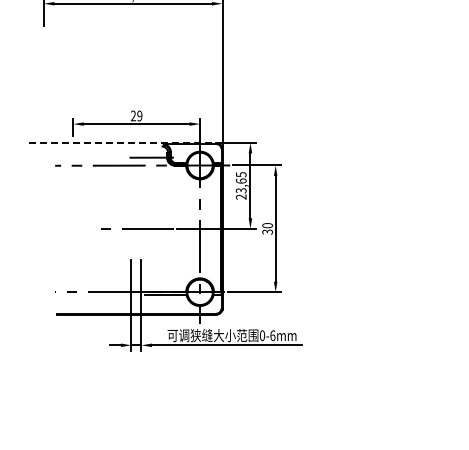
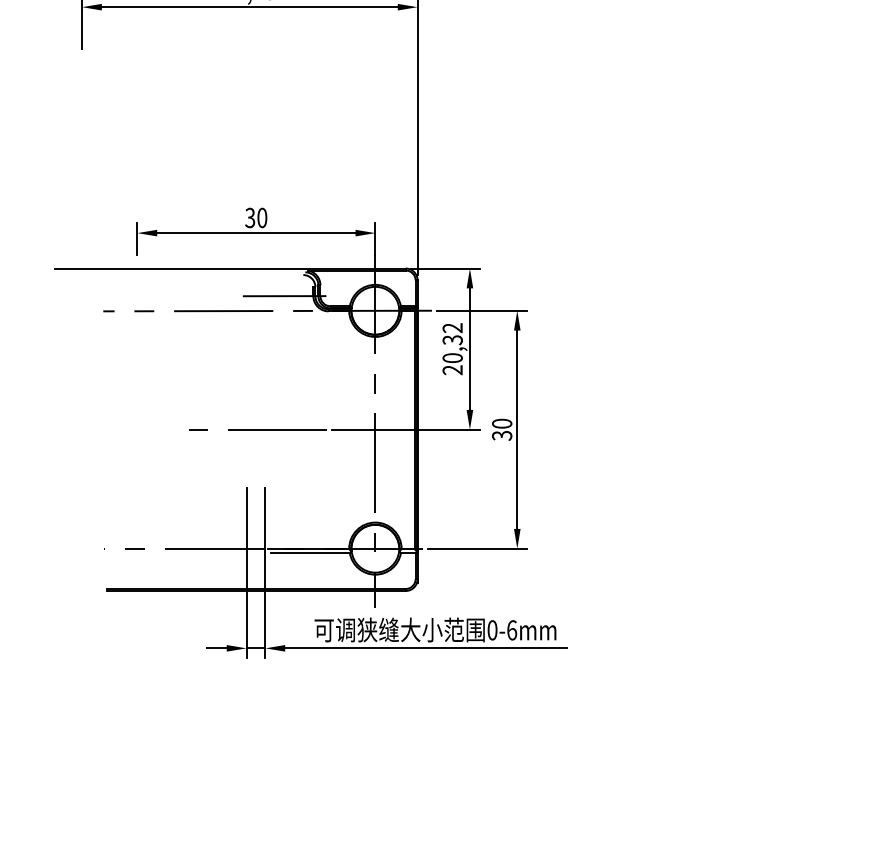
text: (136, 116) -> (256, 218), 29 -> 30
line: (123, 142) -> (231, 267), dashed -> solid
text: (240, 182) -> (451, 342), 23,65 -> 20,32

